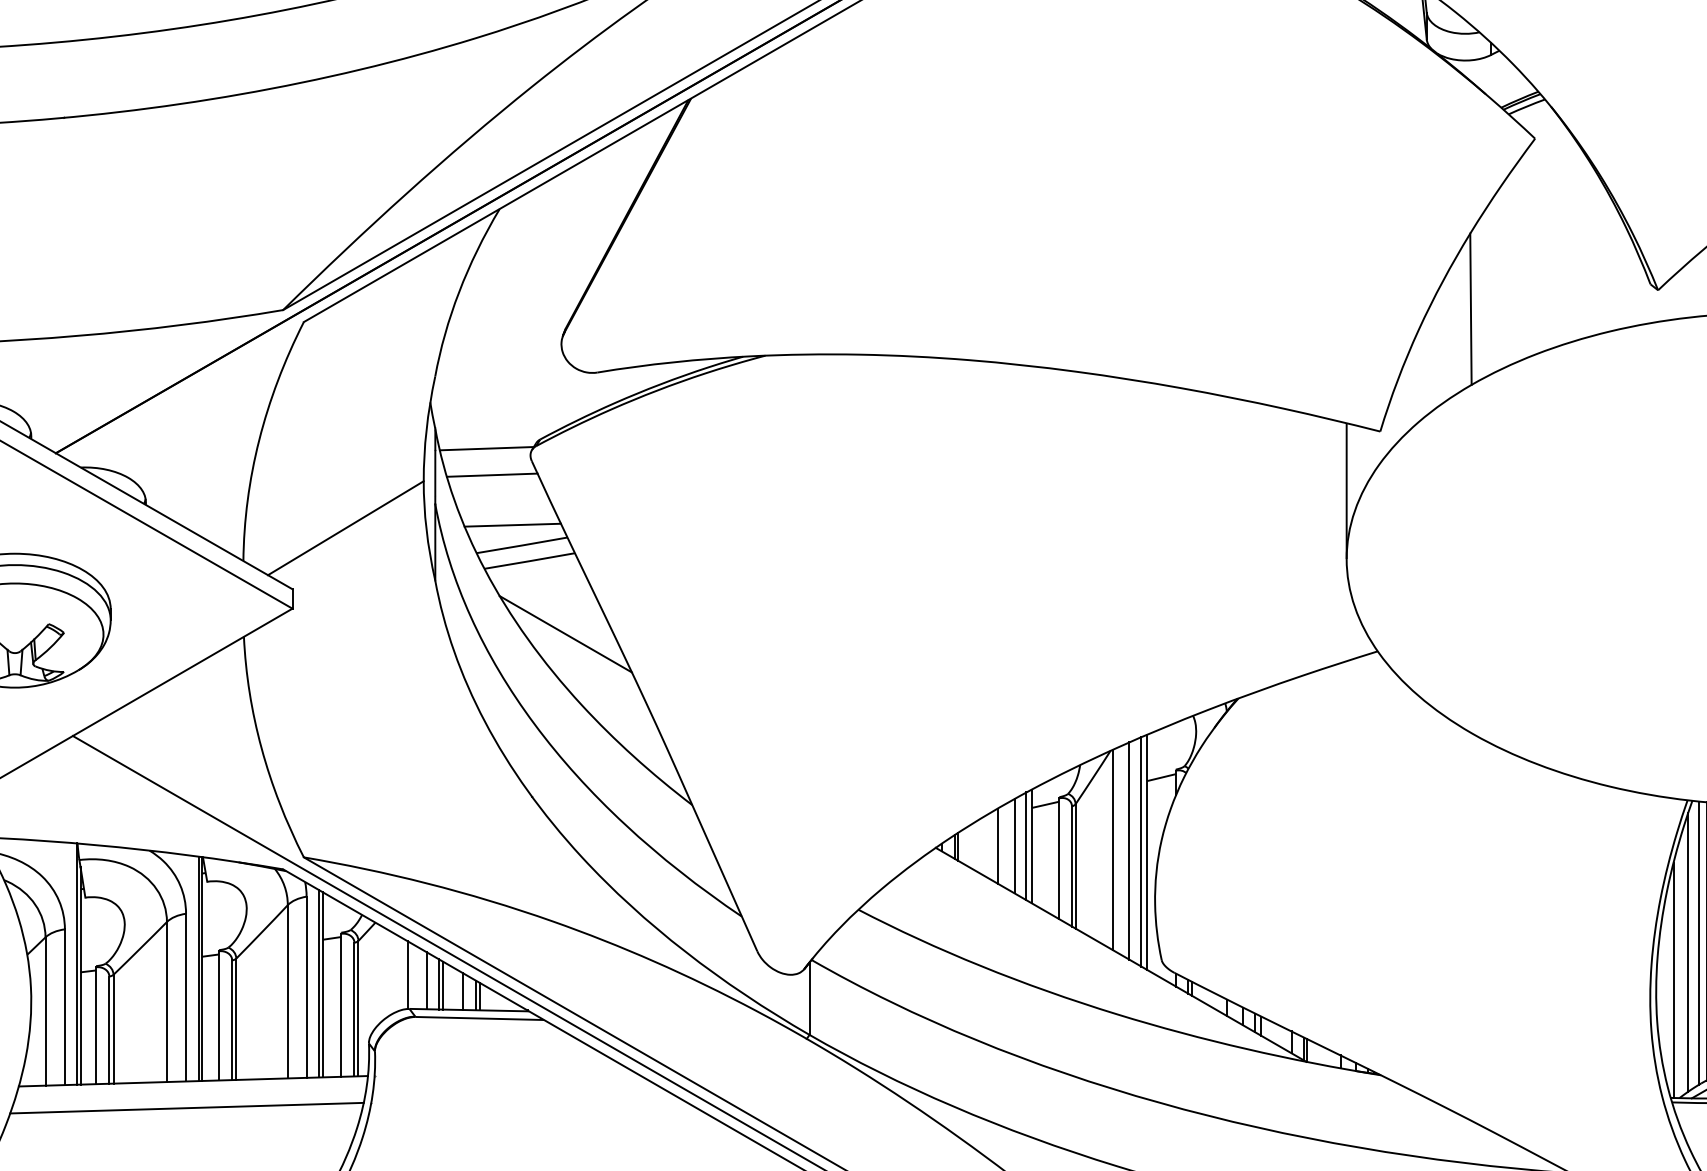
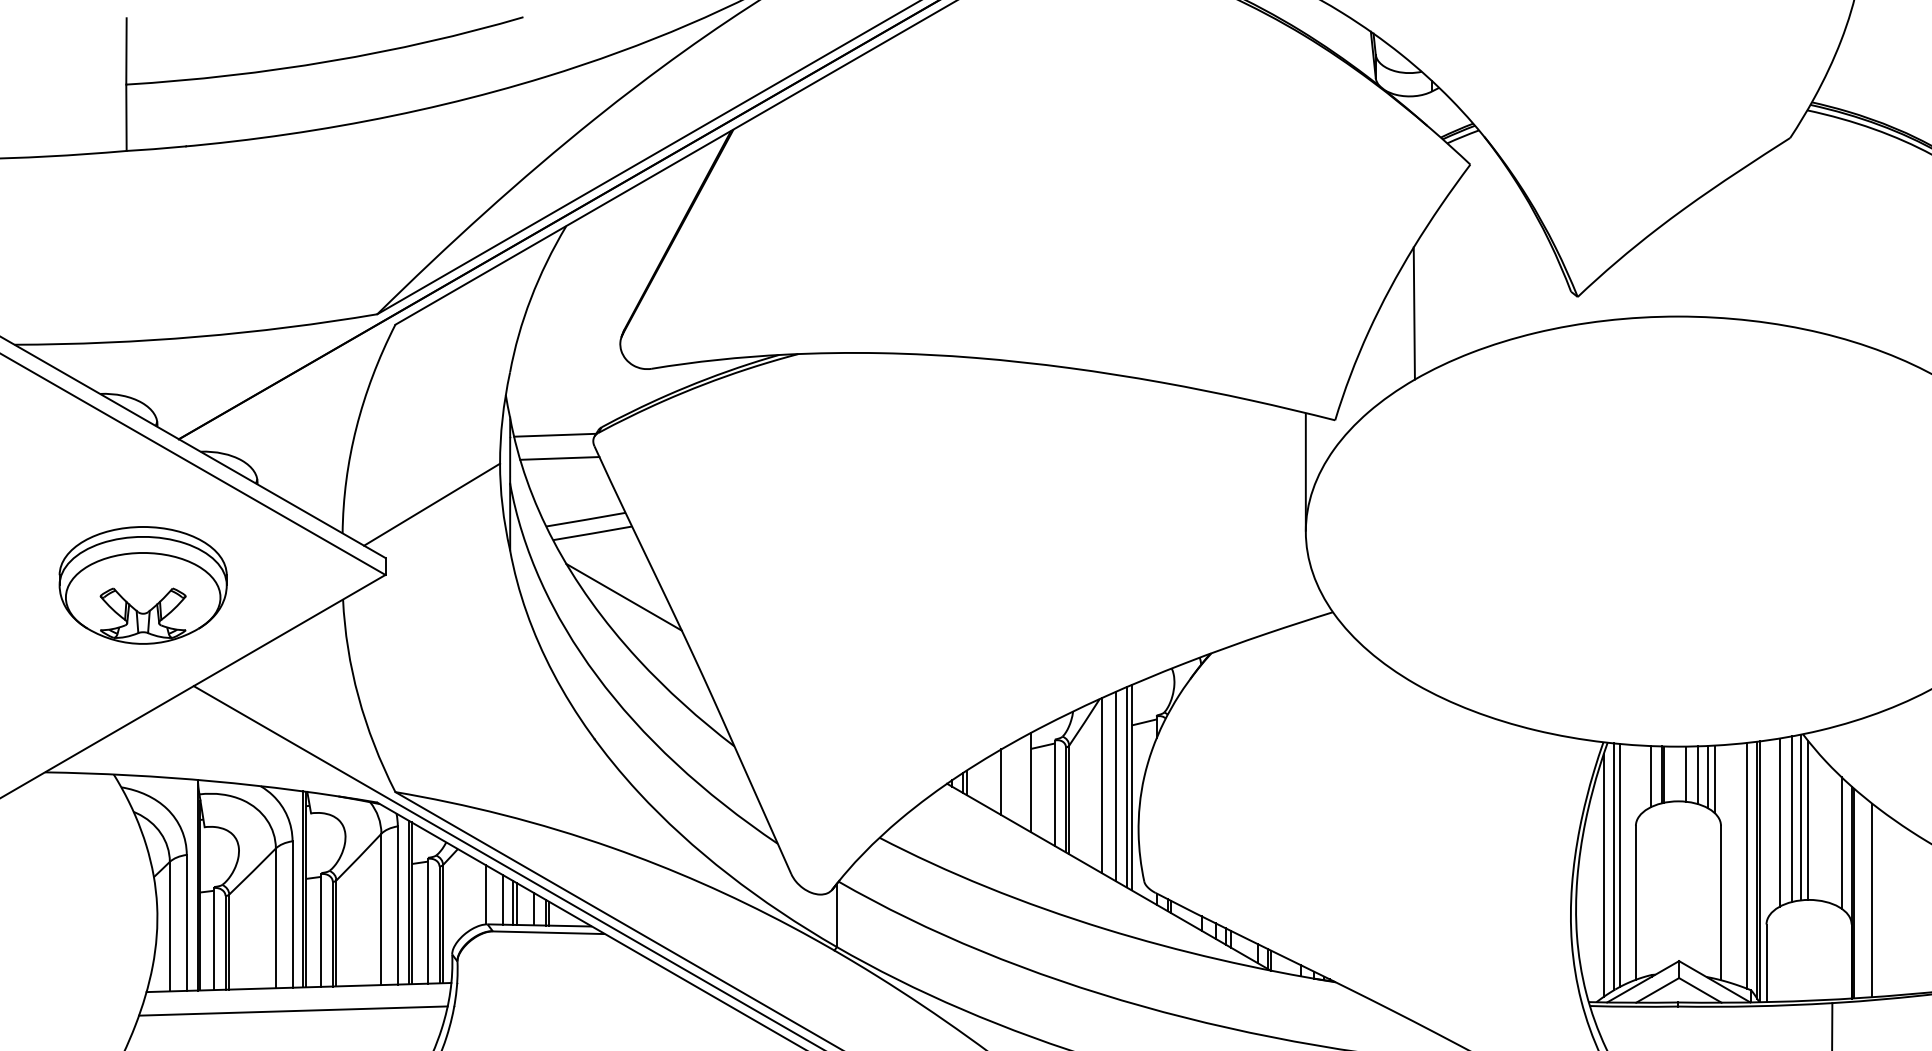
line: (512, 524) -> (577, 501), removed
line: (1014, 846) -> (1015, 782), removed
line: (1026, 846) -> (1026, 782), removed
line: (1673, 980) -> (1591, 899), removed

